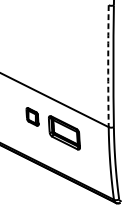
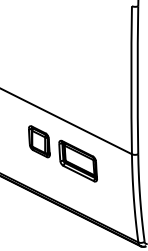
arc: (108, 66) -> (131, 80), dashed -> solid
part: (32, 116) -> (39, 141), size x1.43

